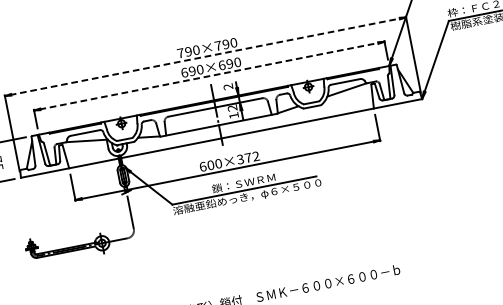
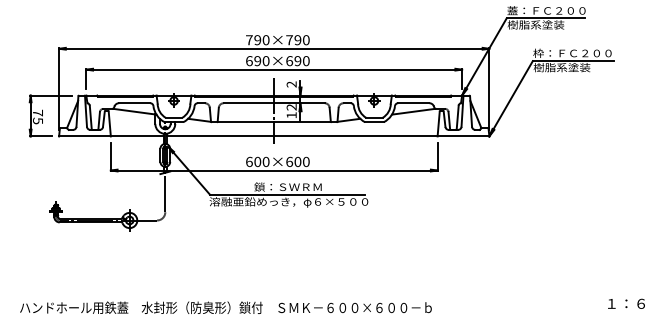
line: (204, 56) -> (273, 48), dashed -> solid
line: (209, 76) -> (274, 69), dashed -> solid
text: (247, 157) -> (297, 161), 600×372 -> 600×600

